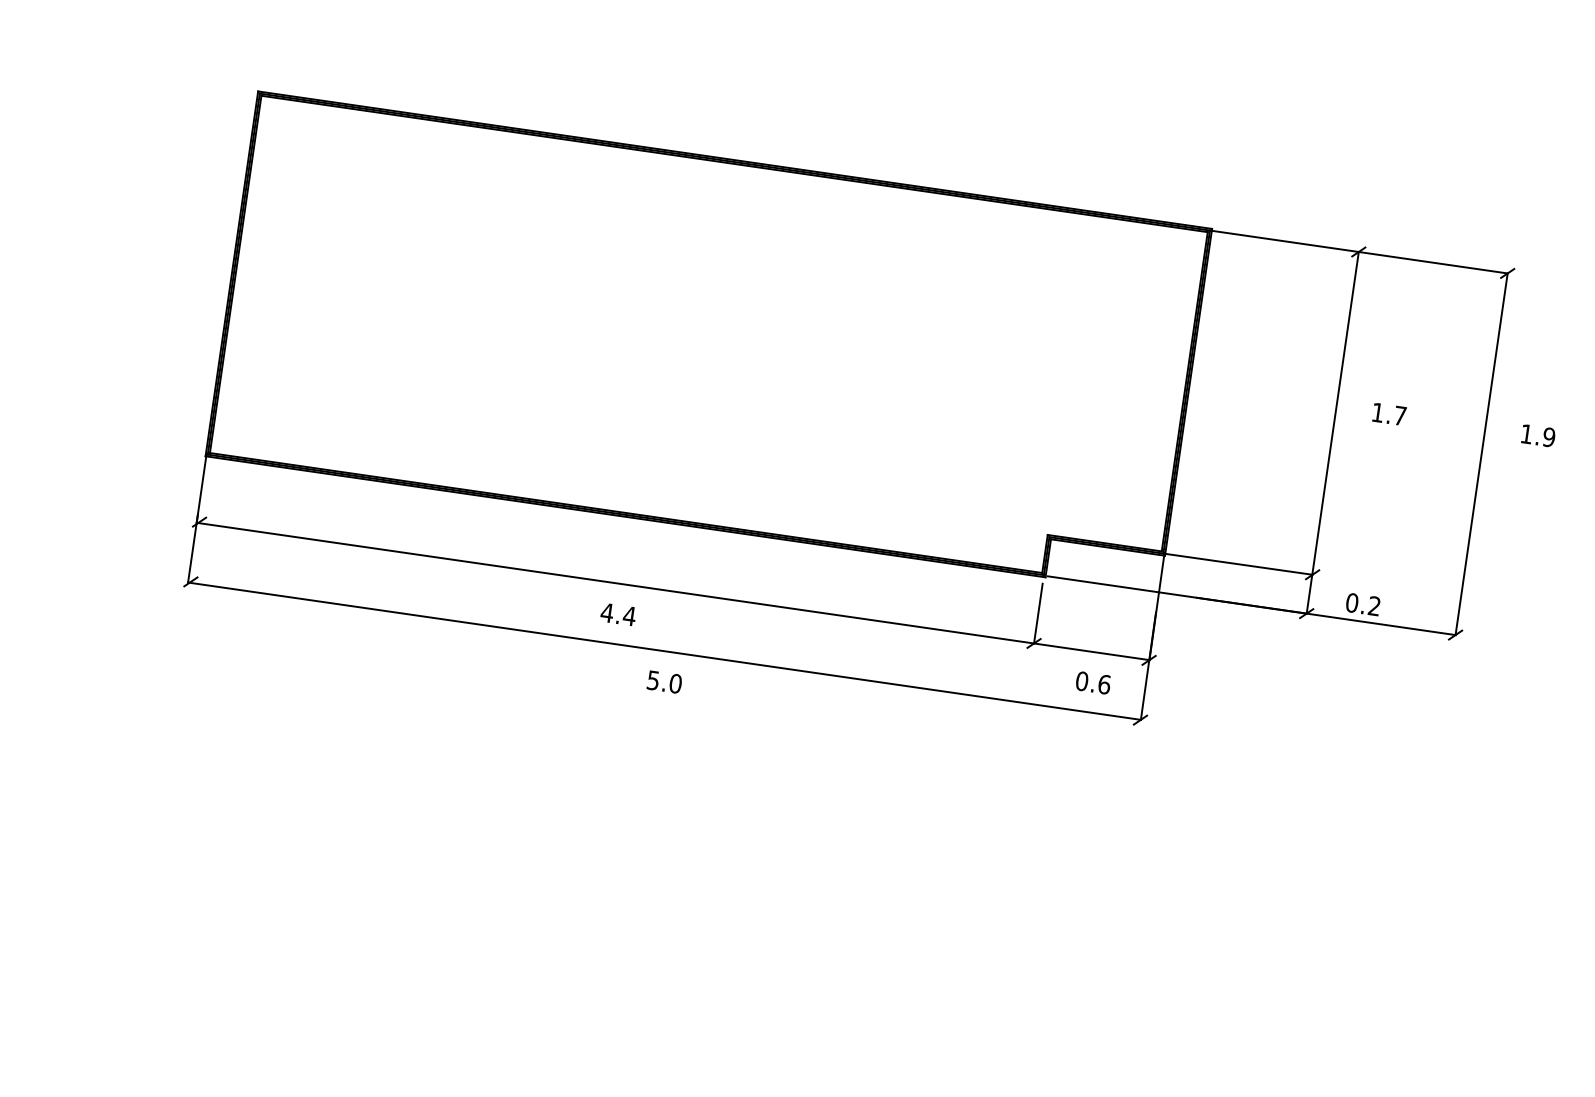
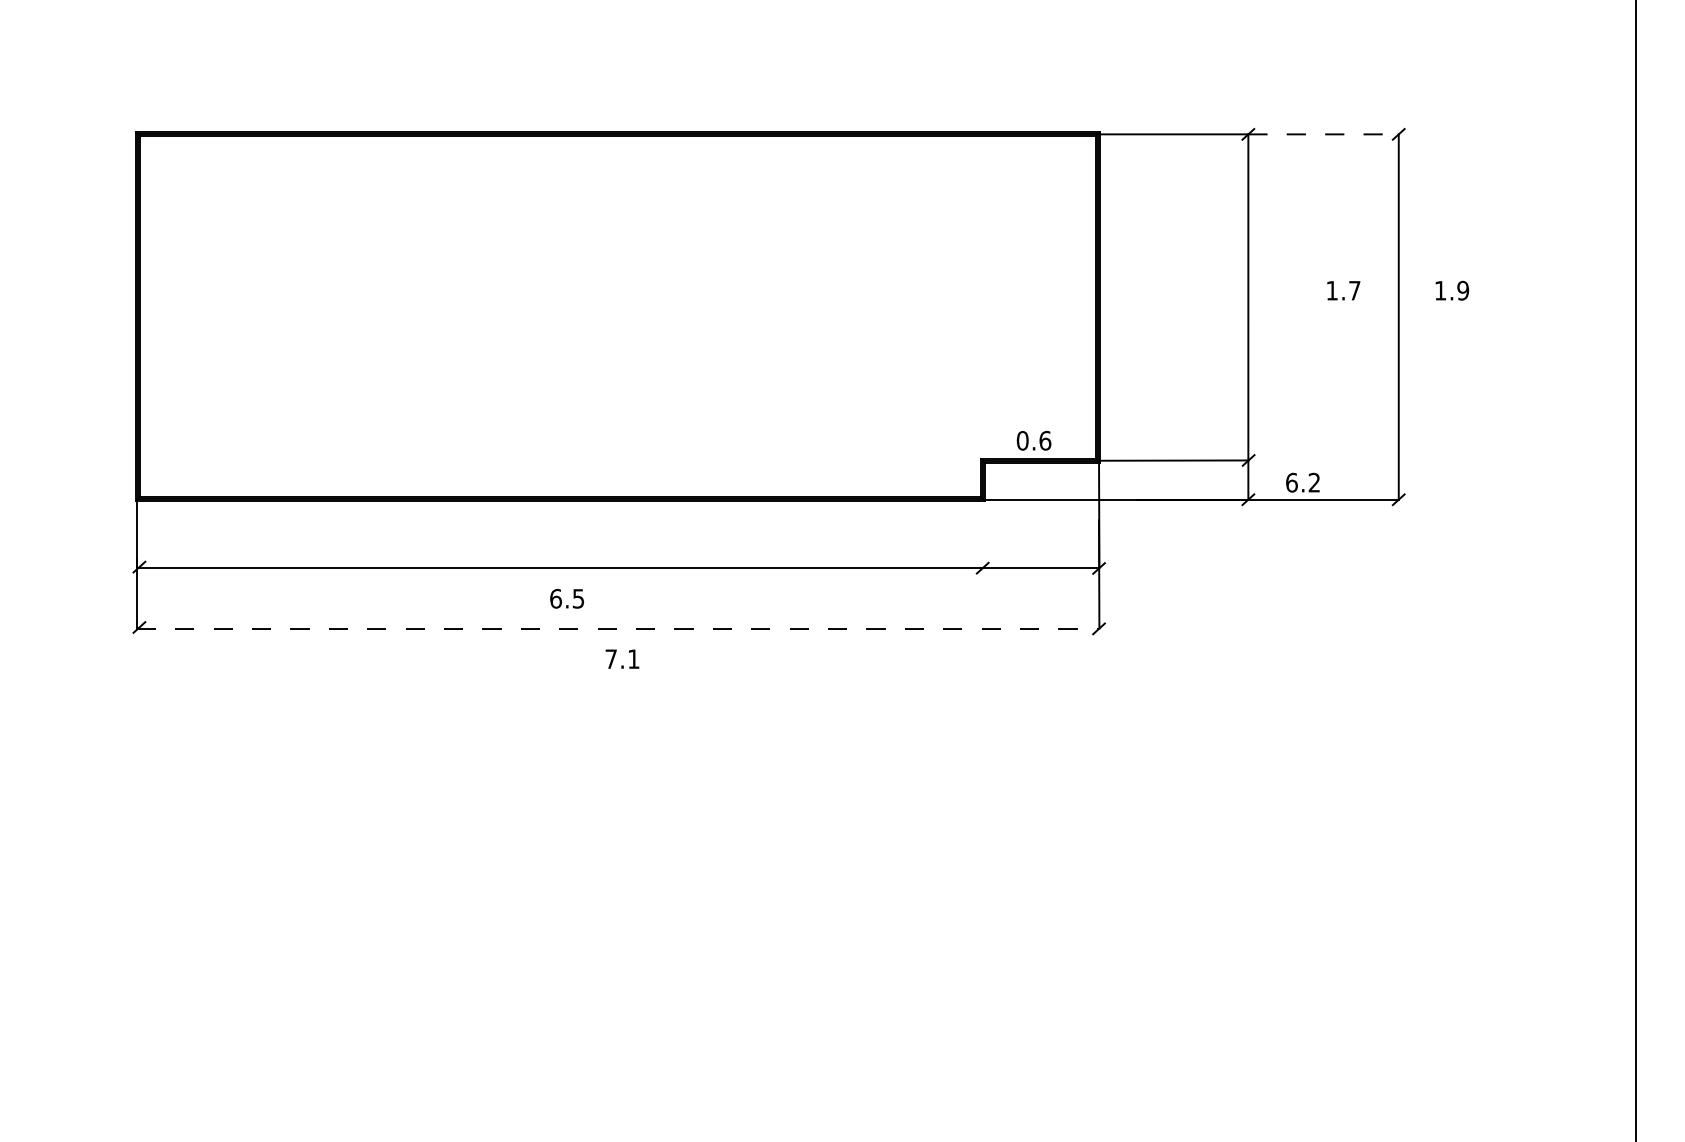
line: (1434, 262) -> (1324, 134), solid -> dashed
text: (1389, 414) -> (1343, 290), moved
text: (1351, 602) -> (1291, 482), 0.2 -> 6.2
line: (1038, 613) -> (982, 537), removed
text: (617, 614) -> (566, 598), 4.4 -> 6.5
line: (664, 651) -> (618, 628), solid -> dashed
text: (664, 682) -> (622, 659), 5.0 -> 7.1
text: (1092, 682) -> (1033, 440), moved

